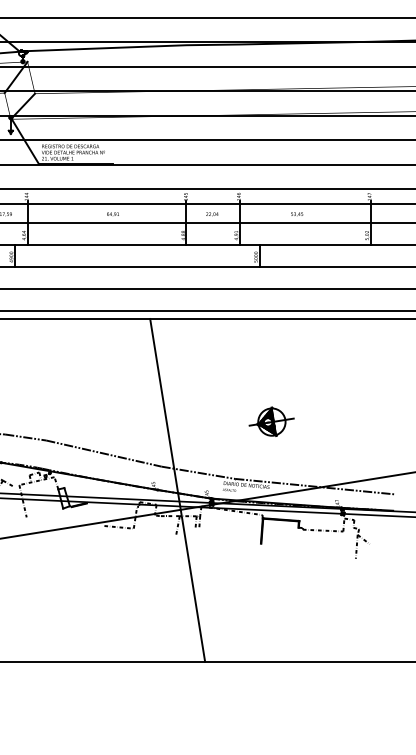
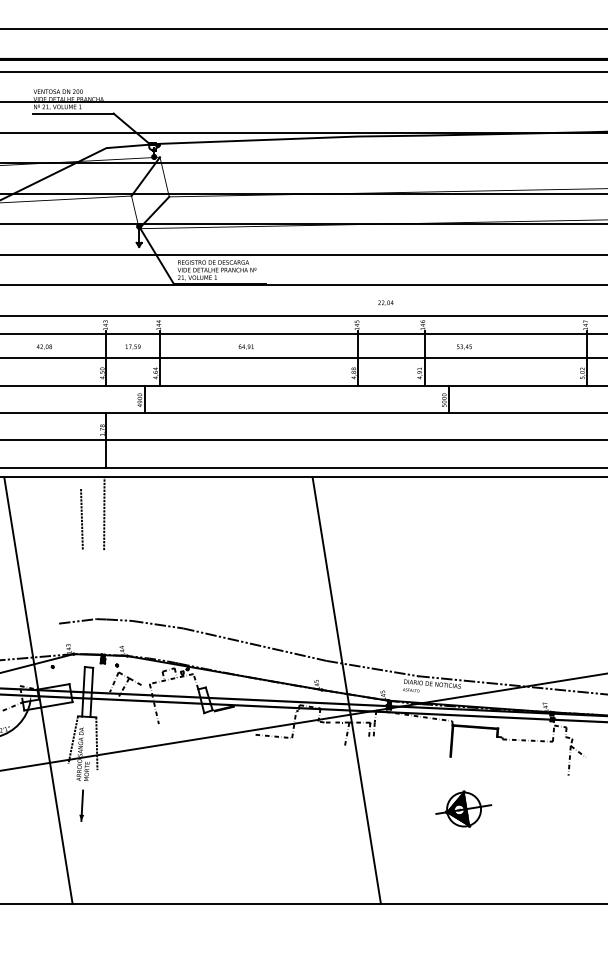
text: (112, 213) -> (245, 346), moved
text: (212, 213) -> (385, 302), moved
text: (297, 213) -> (464, 346), moved
part: (271, 421) -> (463, 808), moved

